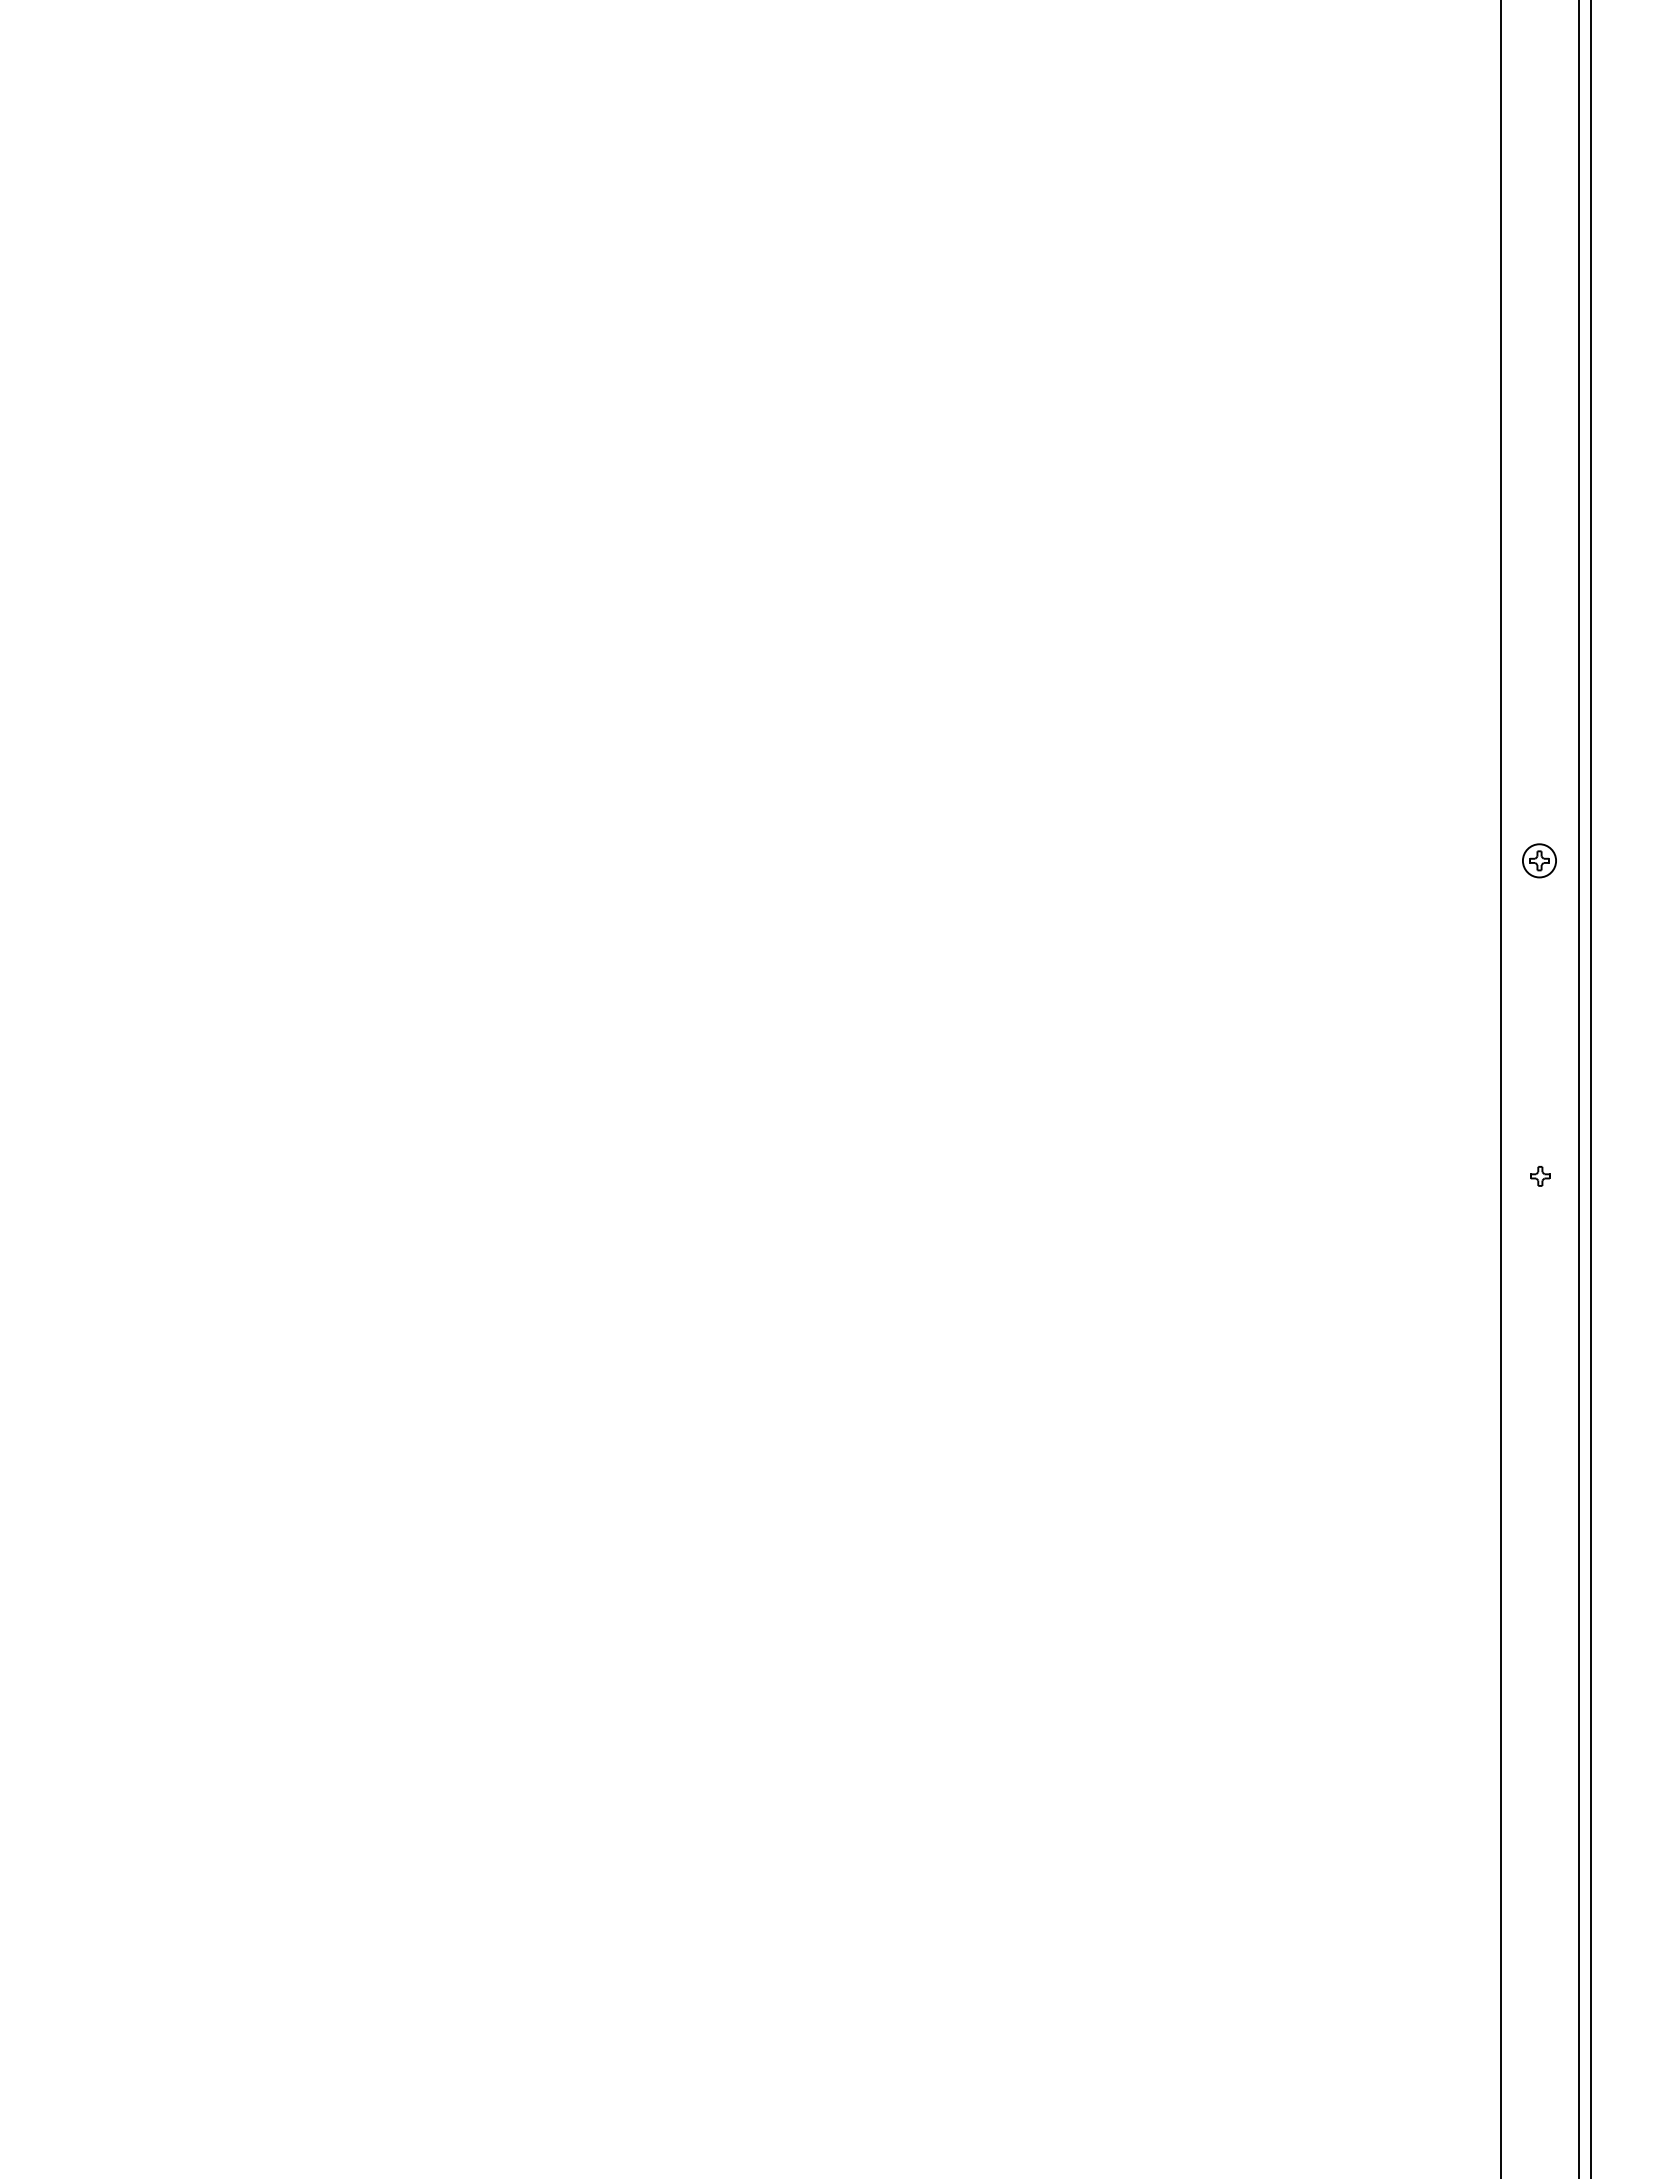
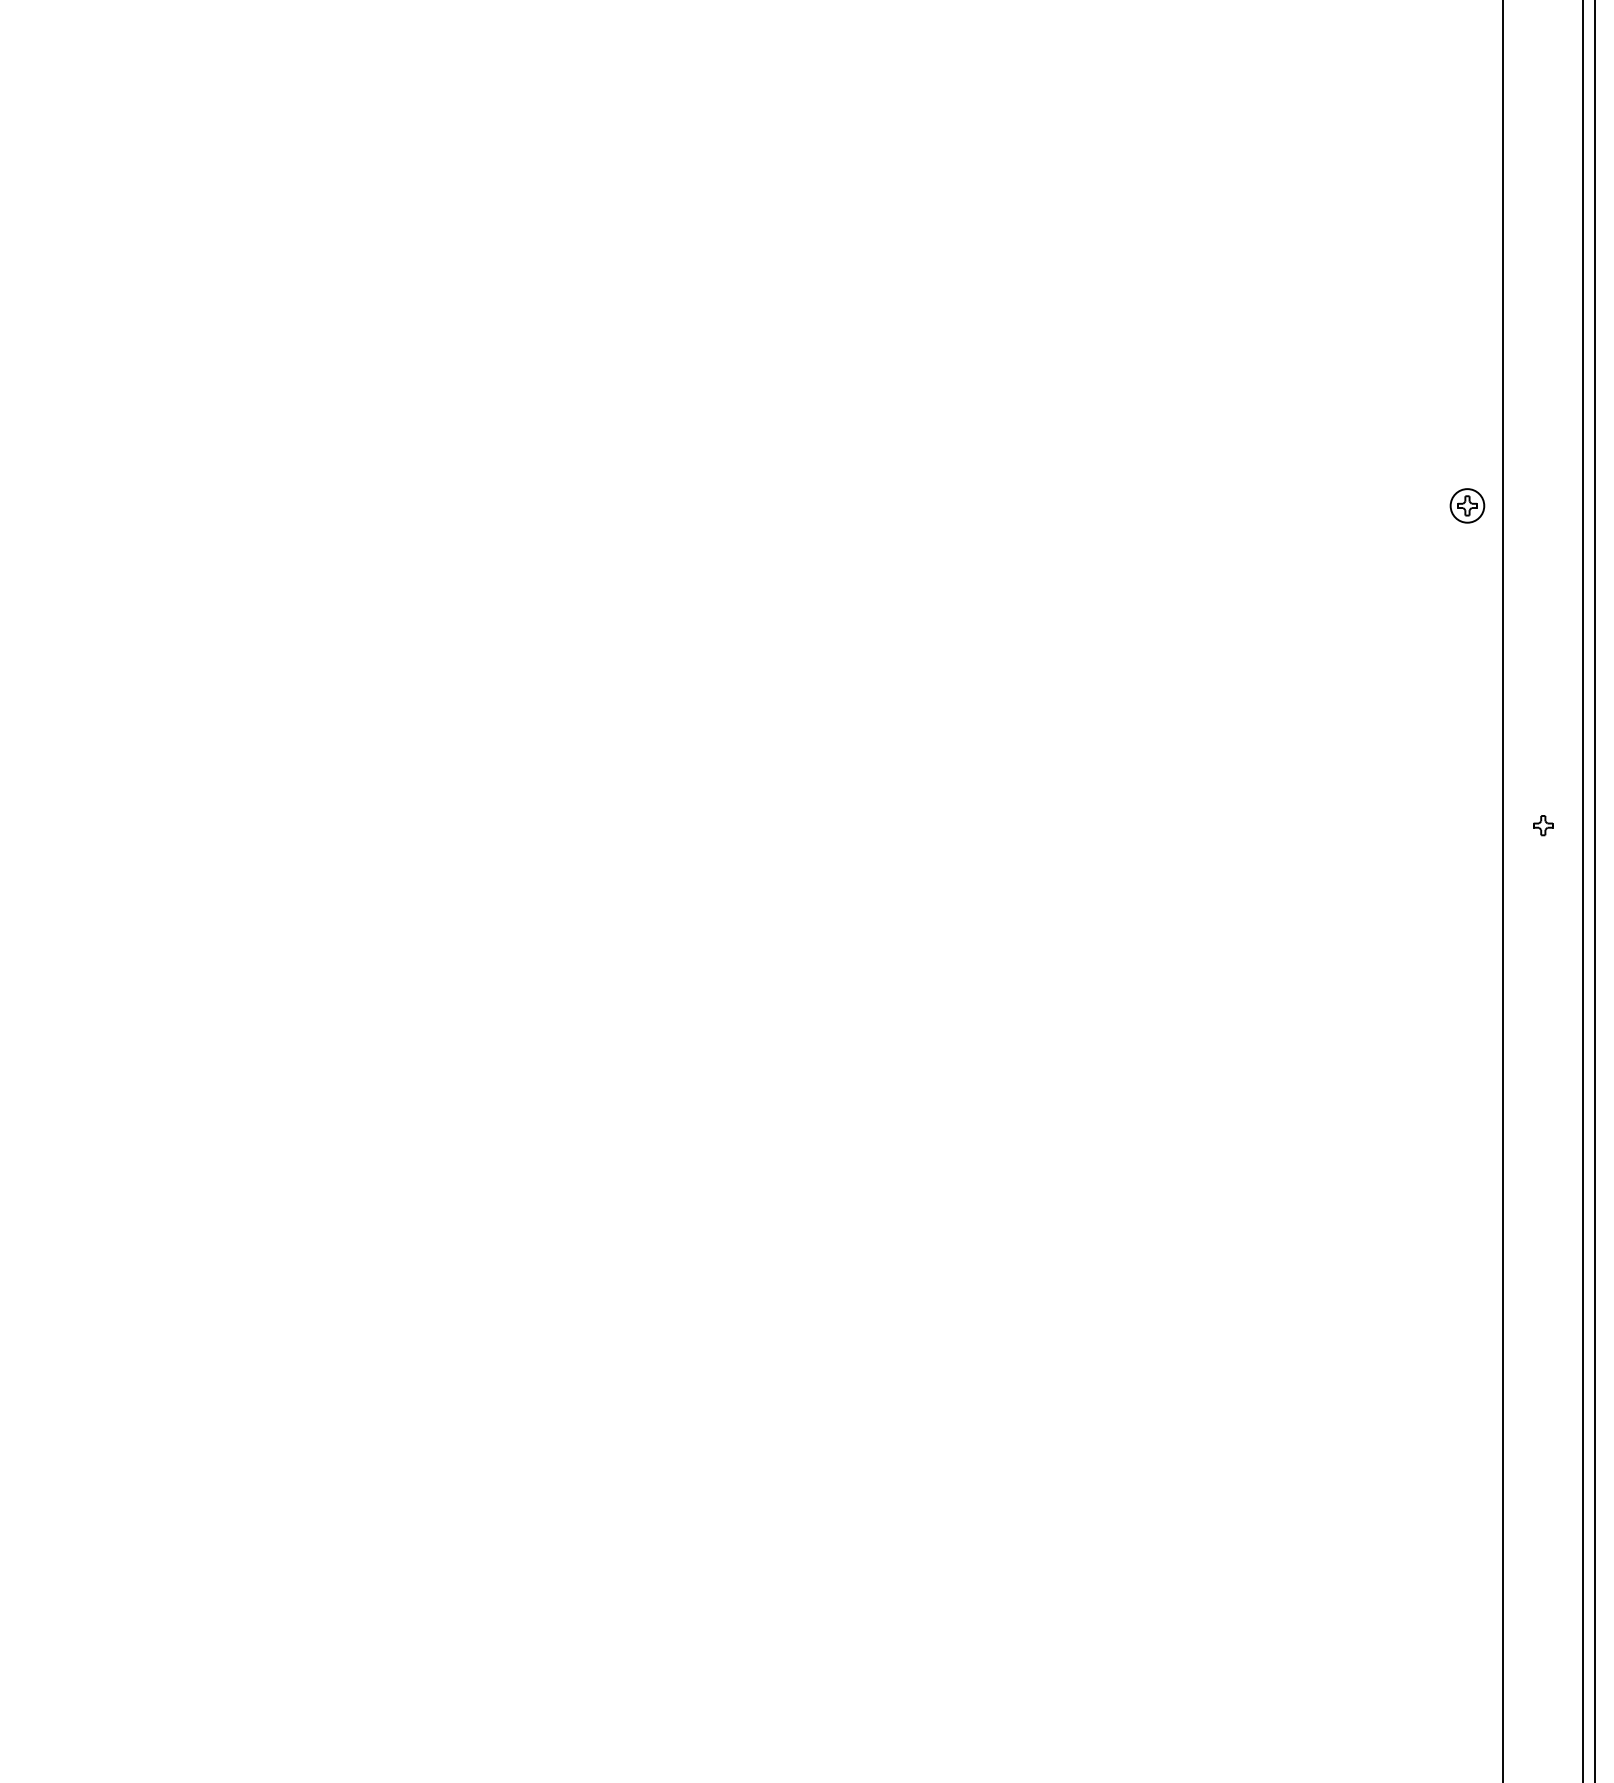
part: (1539, 860) -> (1467, 505), moved

